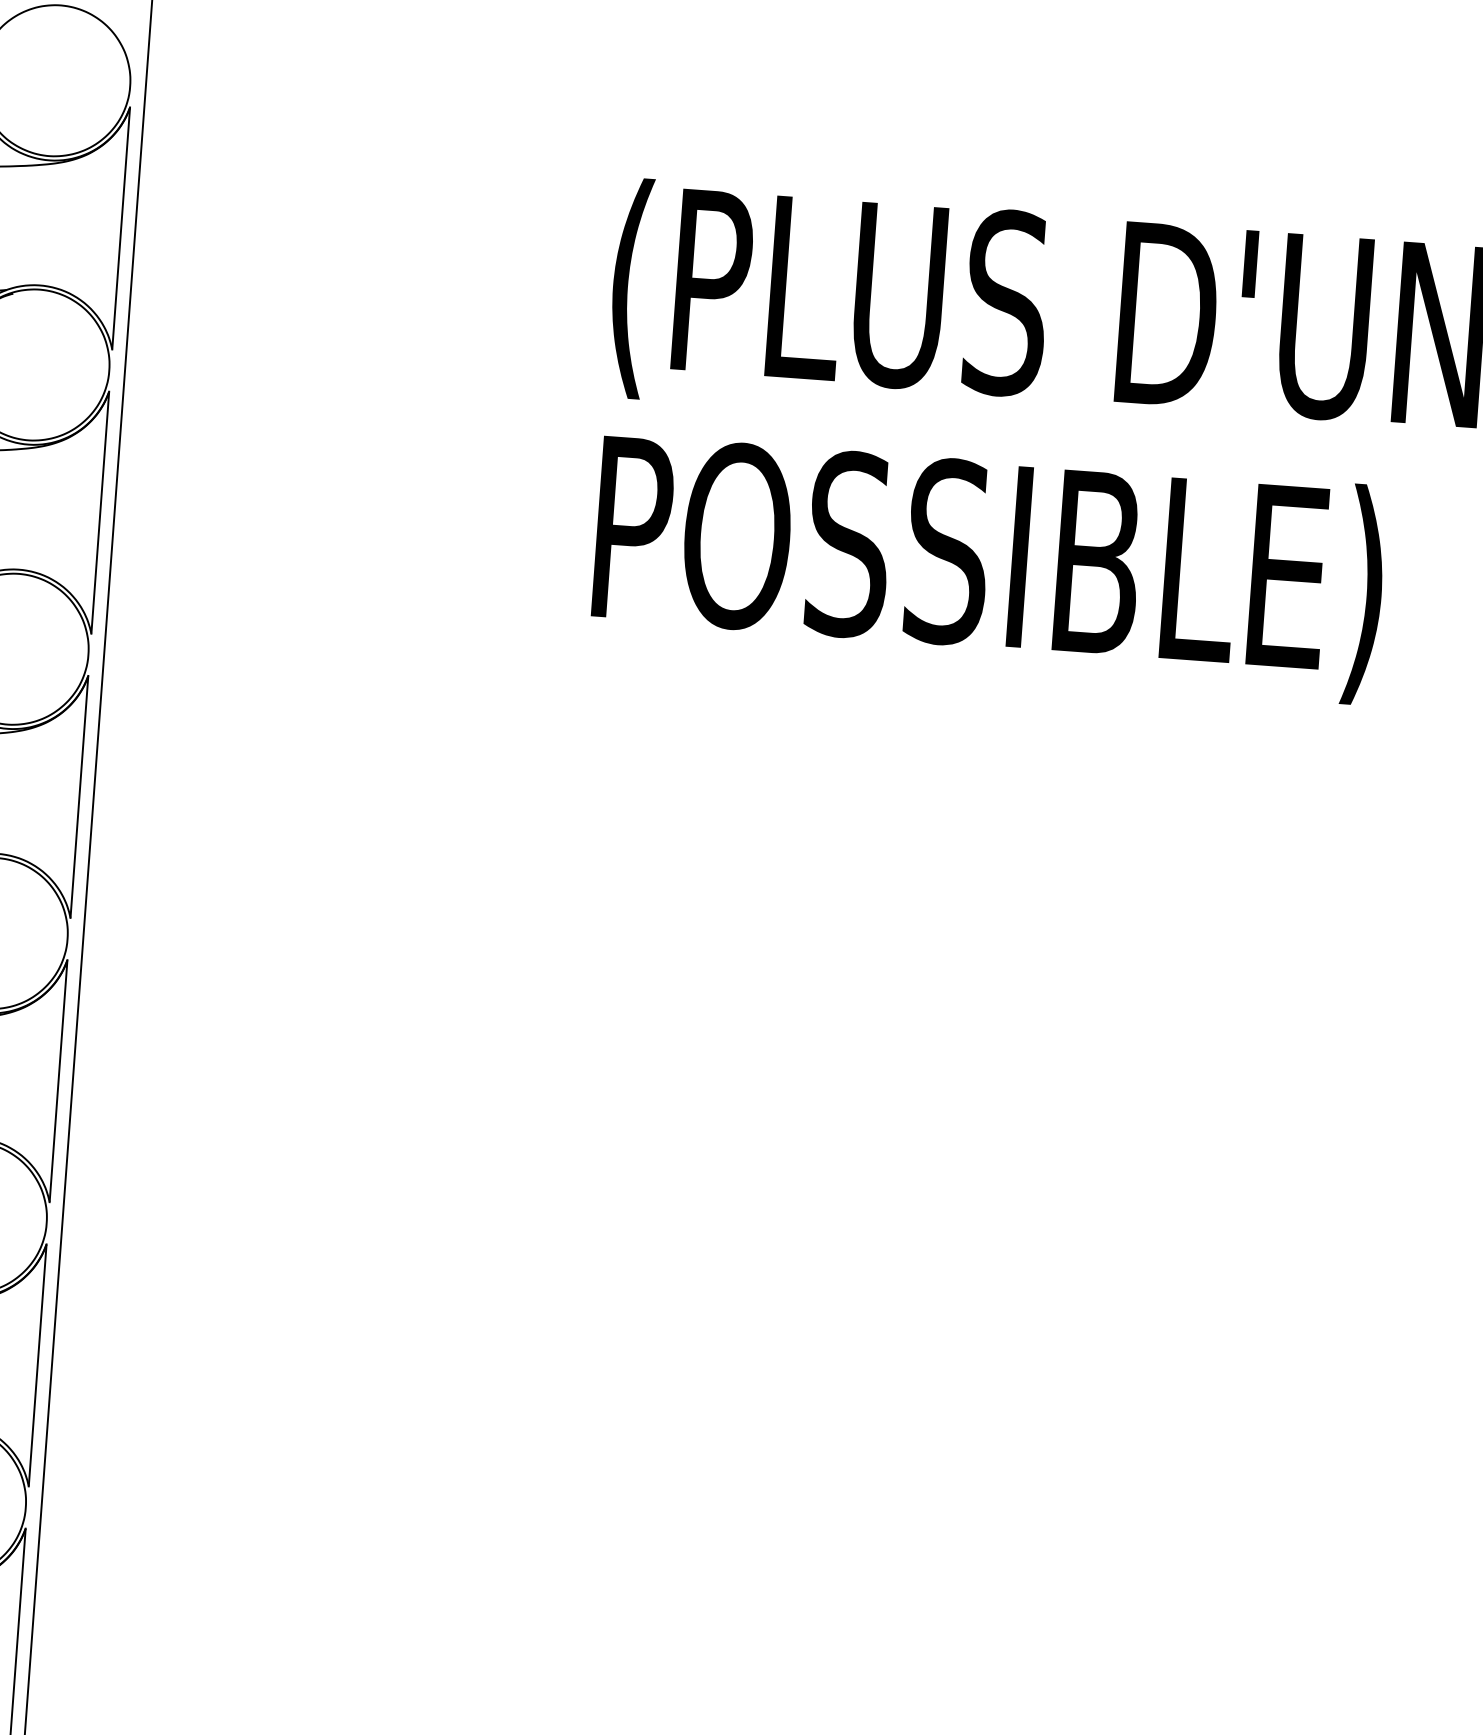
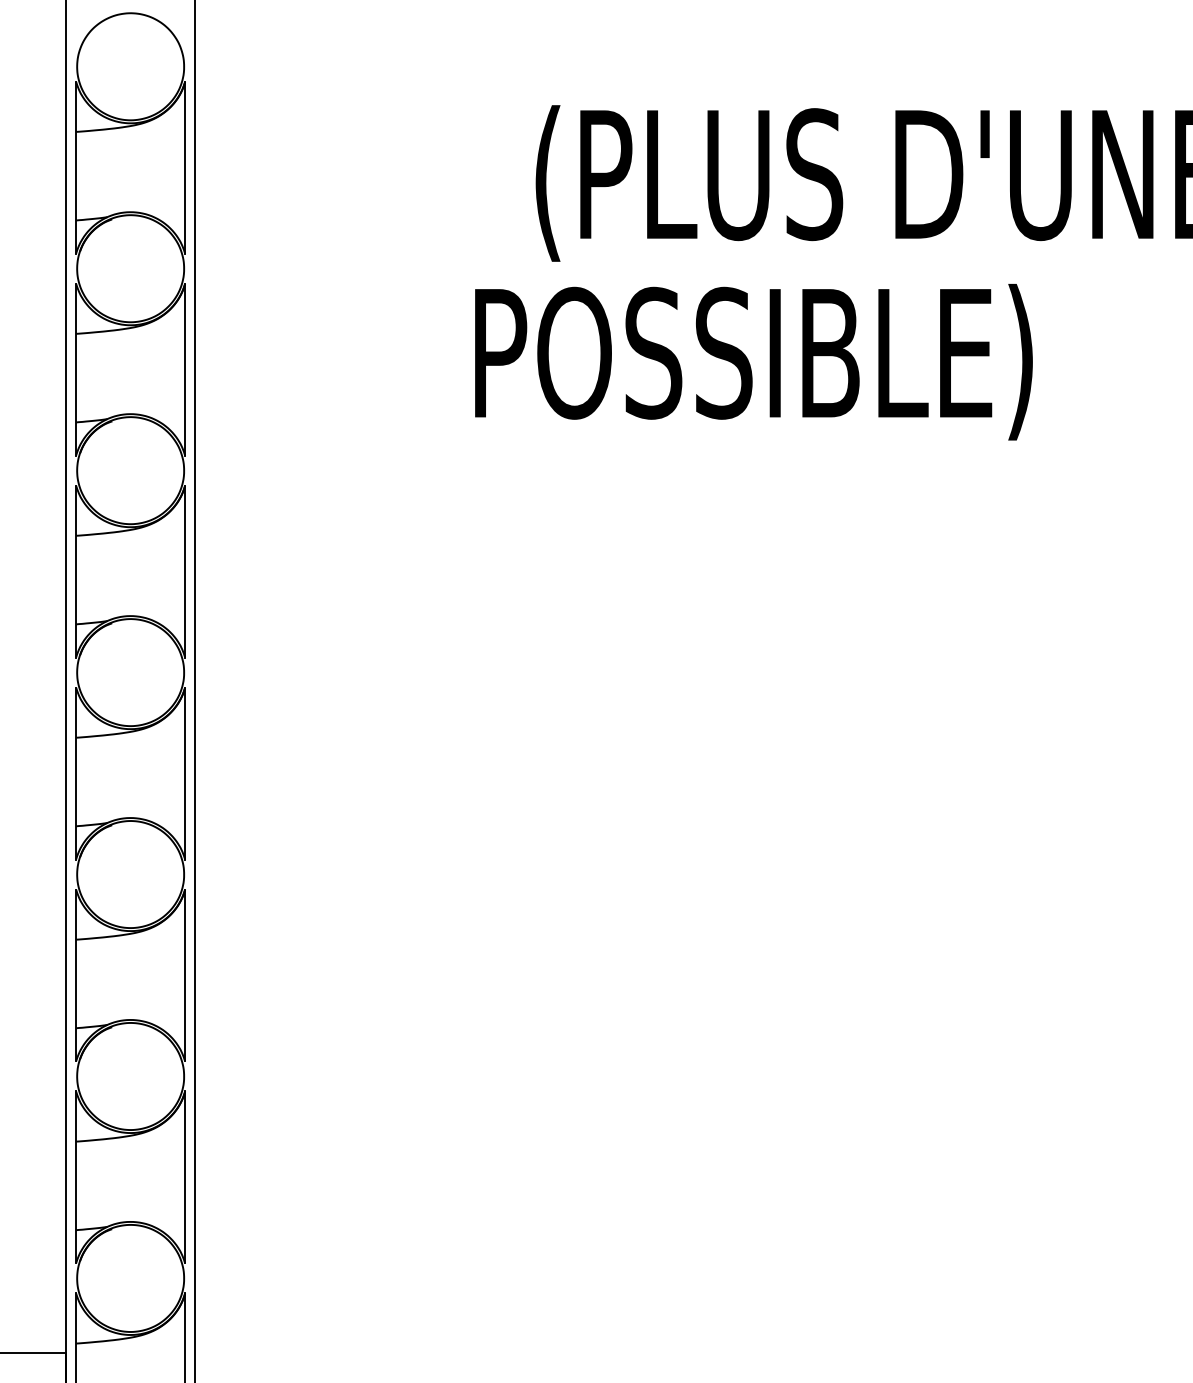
text: (988, 567) -> (753, 362), moved

